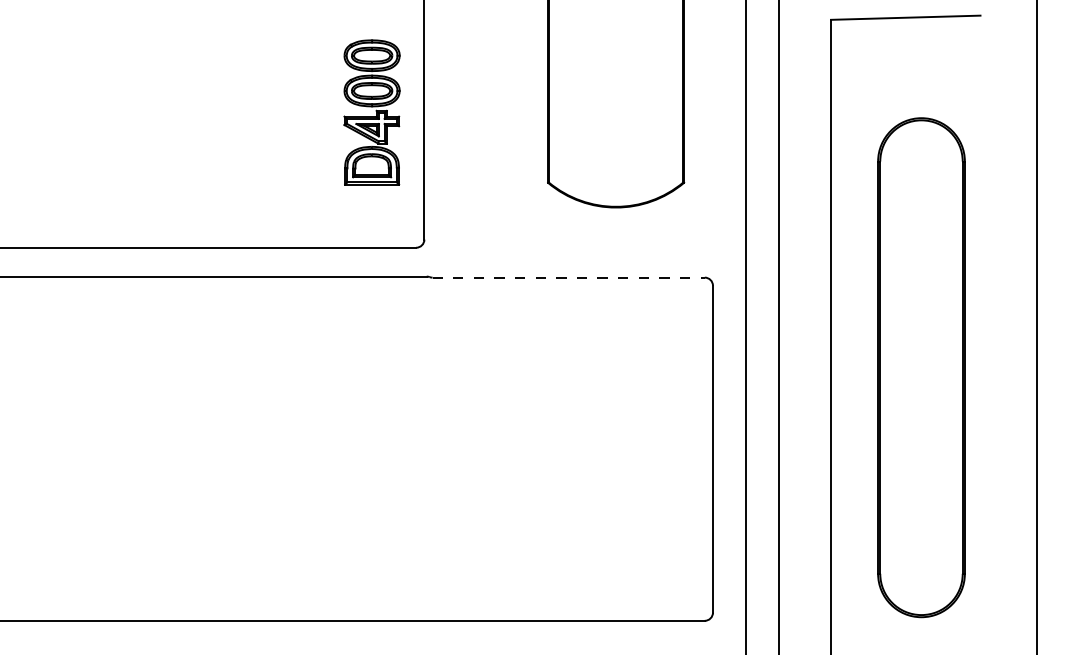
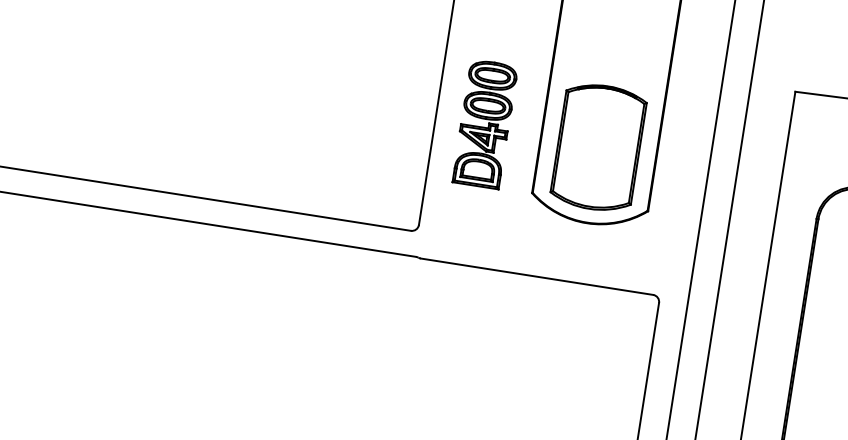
part: (371, 112) -> (484, 124), moved
part: (616, 118) -> (599, 147), added
line: (569, 277) -> (537, 276), dashed -> solid

